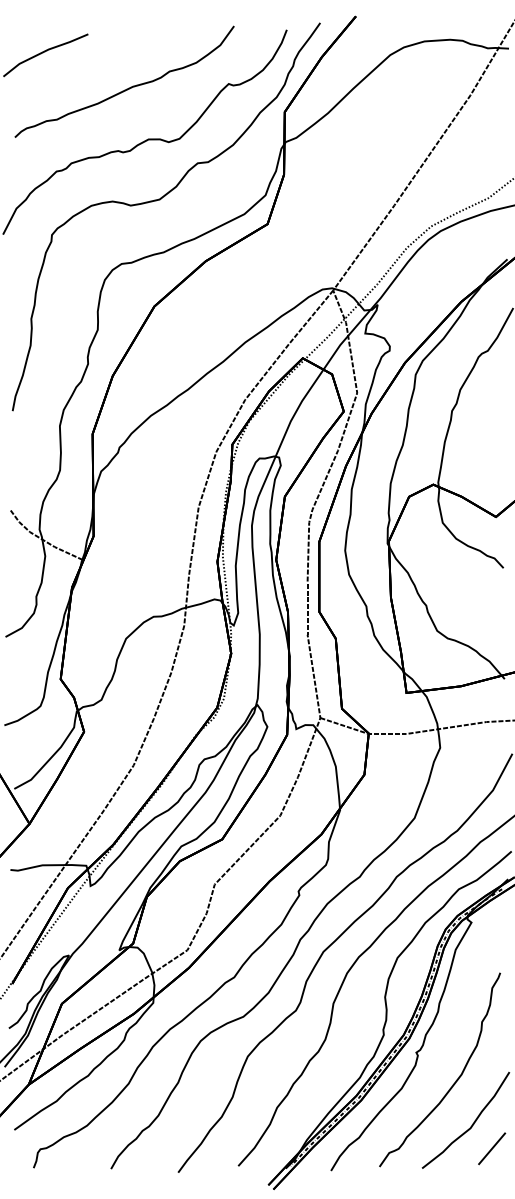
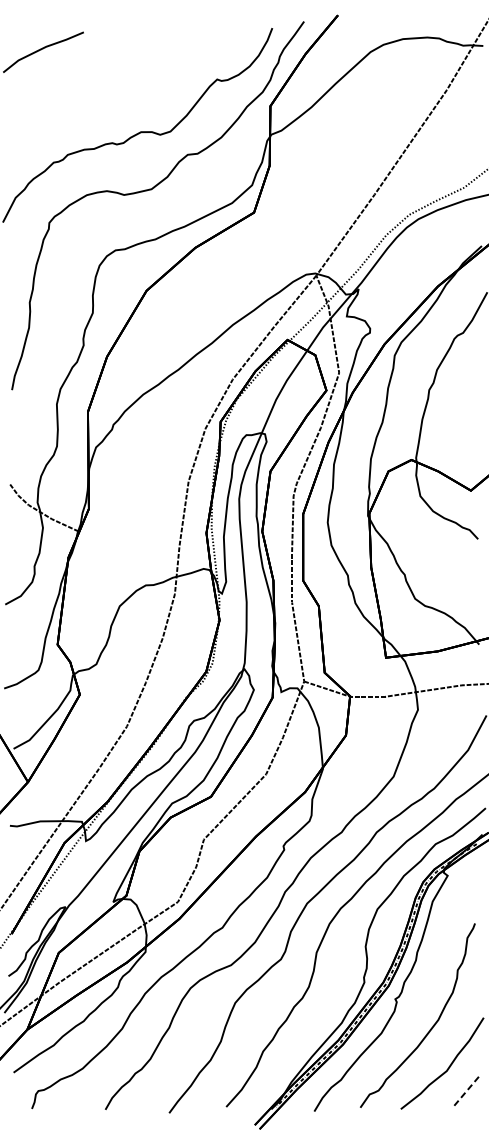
curve: (128, 87) -> (122, 82), removed
line: (492, 1148) -> (467, 1090), solid -> dashed

